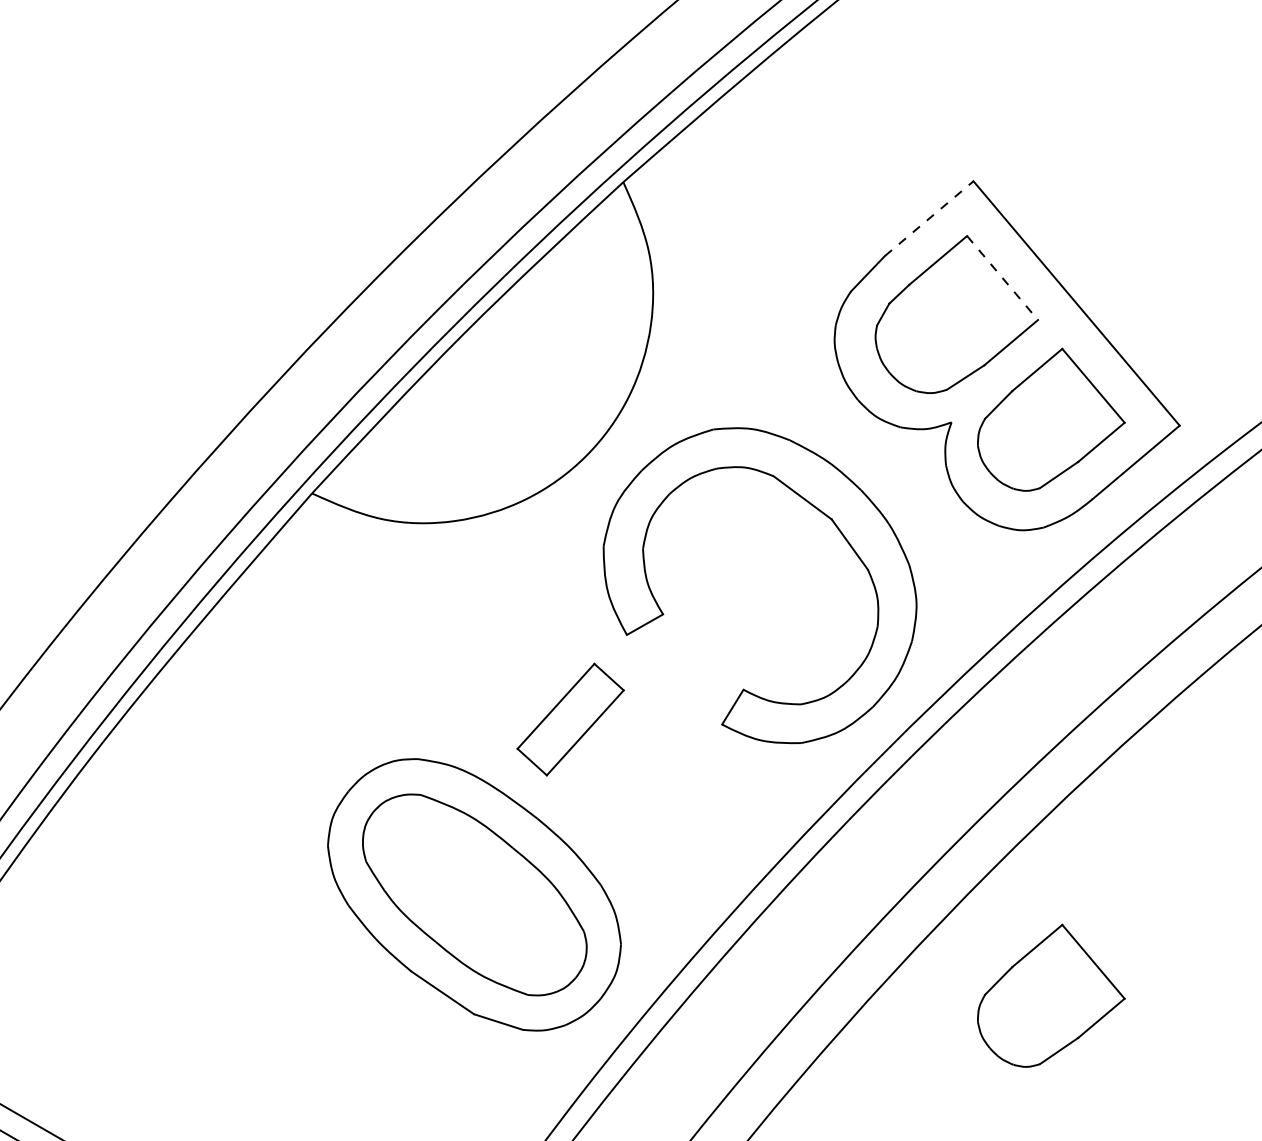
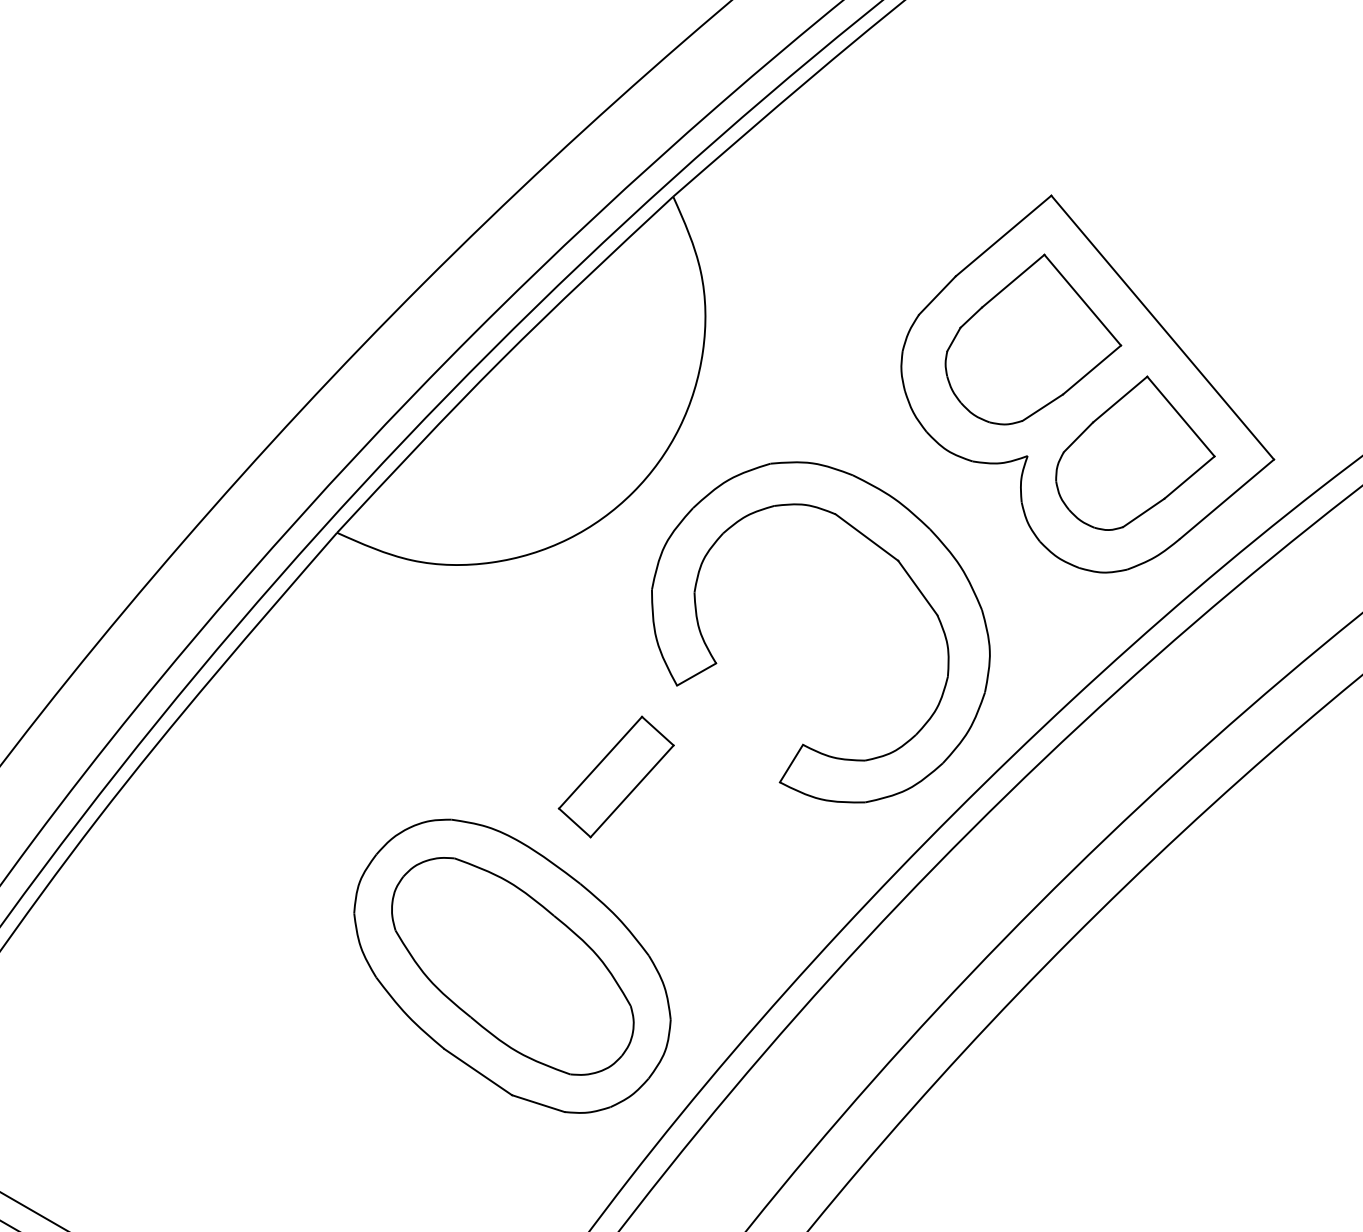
line: (929, 218) -> (1003, 235), dashed -> solid
line: (1002, 278) -> (1082, 300), dashed -> solid
part: (1051, 995) -> (1135, 1074), removed

